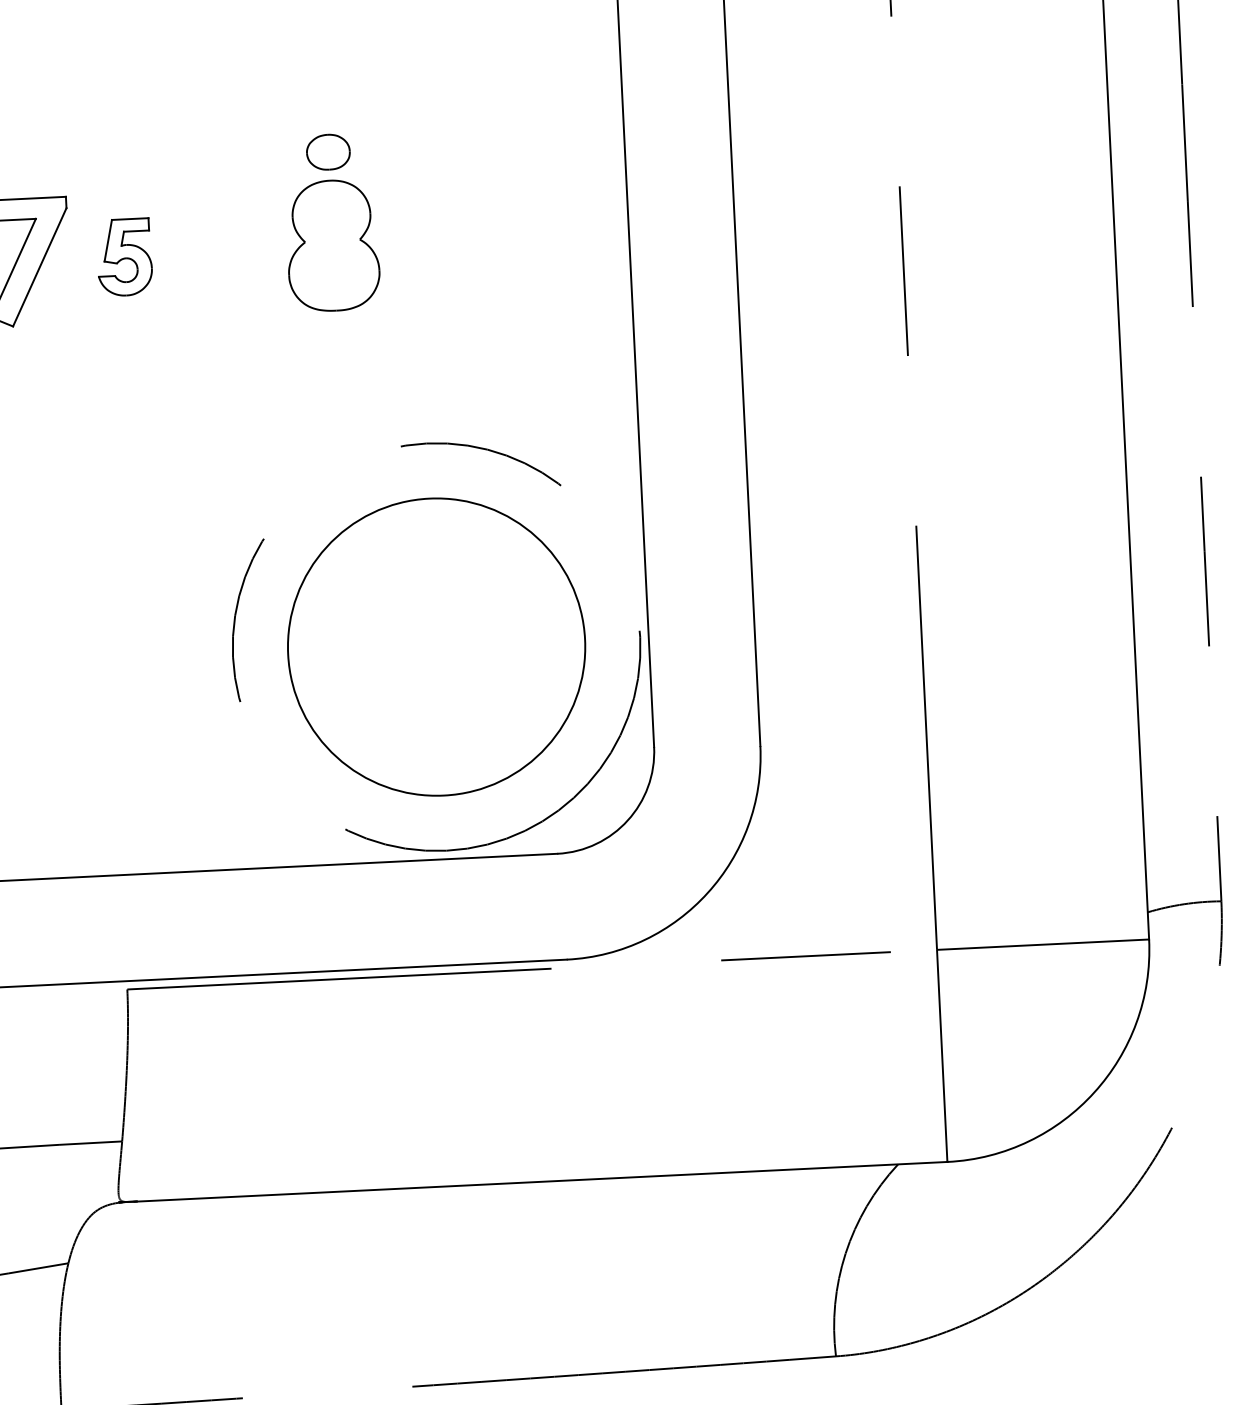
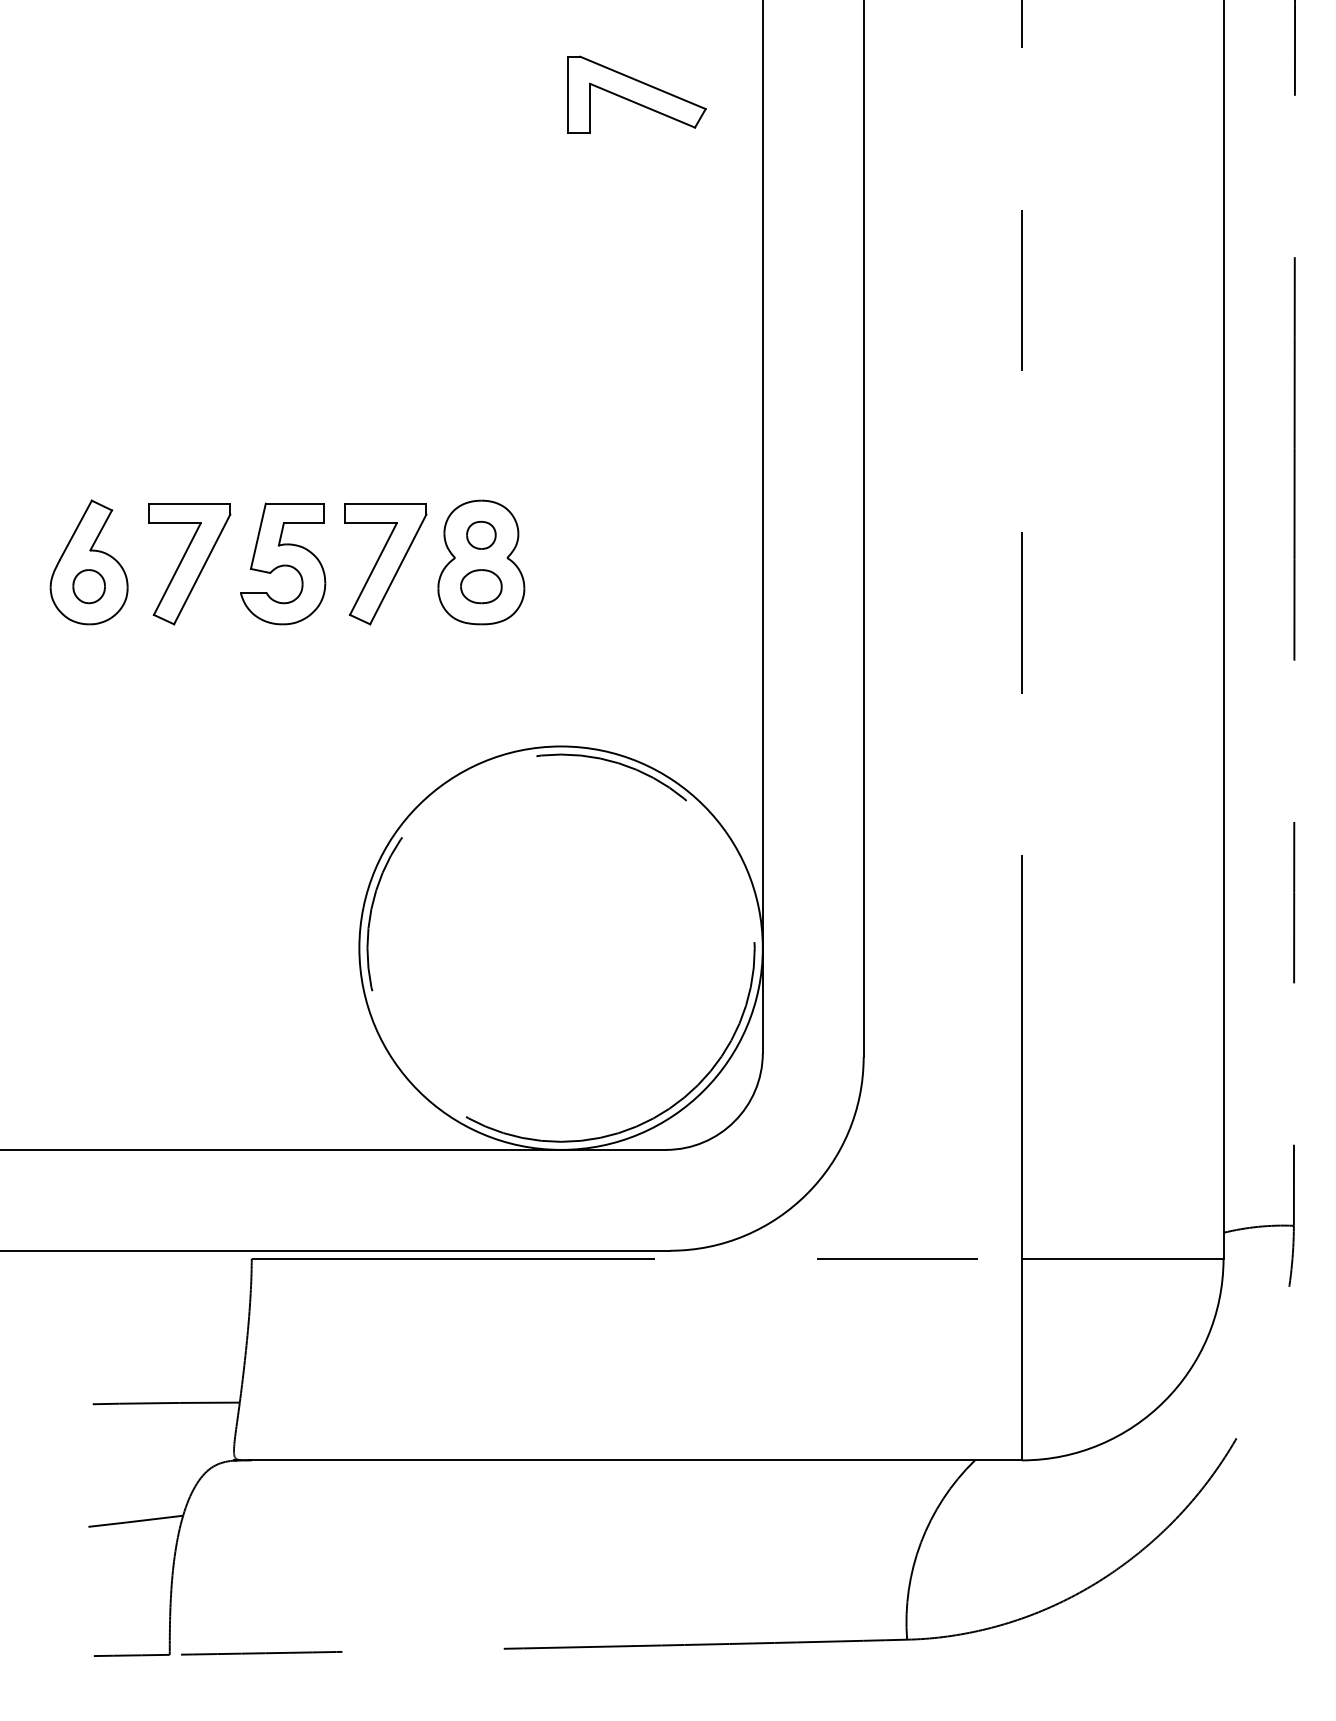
part: (328, 152) -> (481, 586), moved
part: (331, 217) -> (481, 535), added
part: (232, 252) -> (385, 564), added
part: (124, 256) -> (283, 563), size x1.67
circle: (435, 646) -> (560, 947), size x1.43

